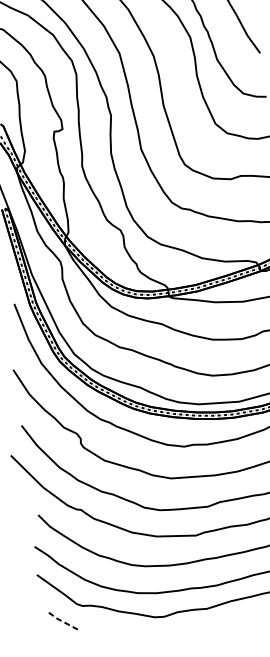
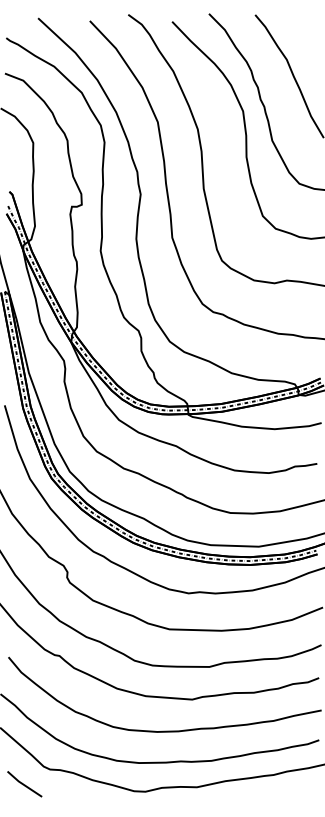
line: (61, 620) -> (23, 784), dashed -> solid

